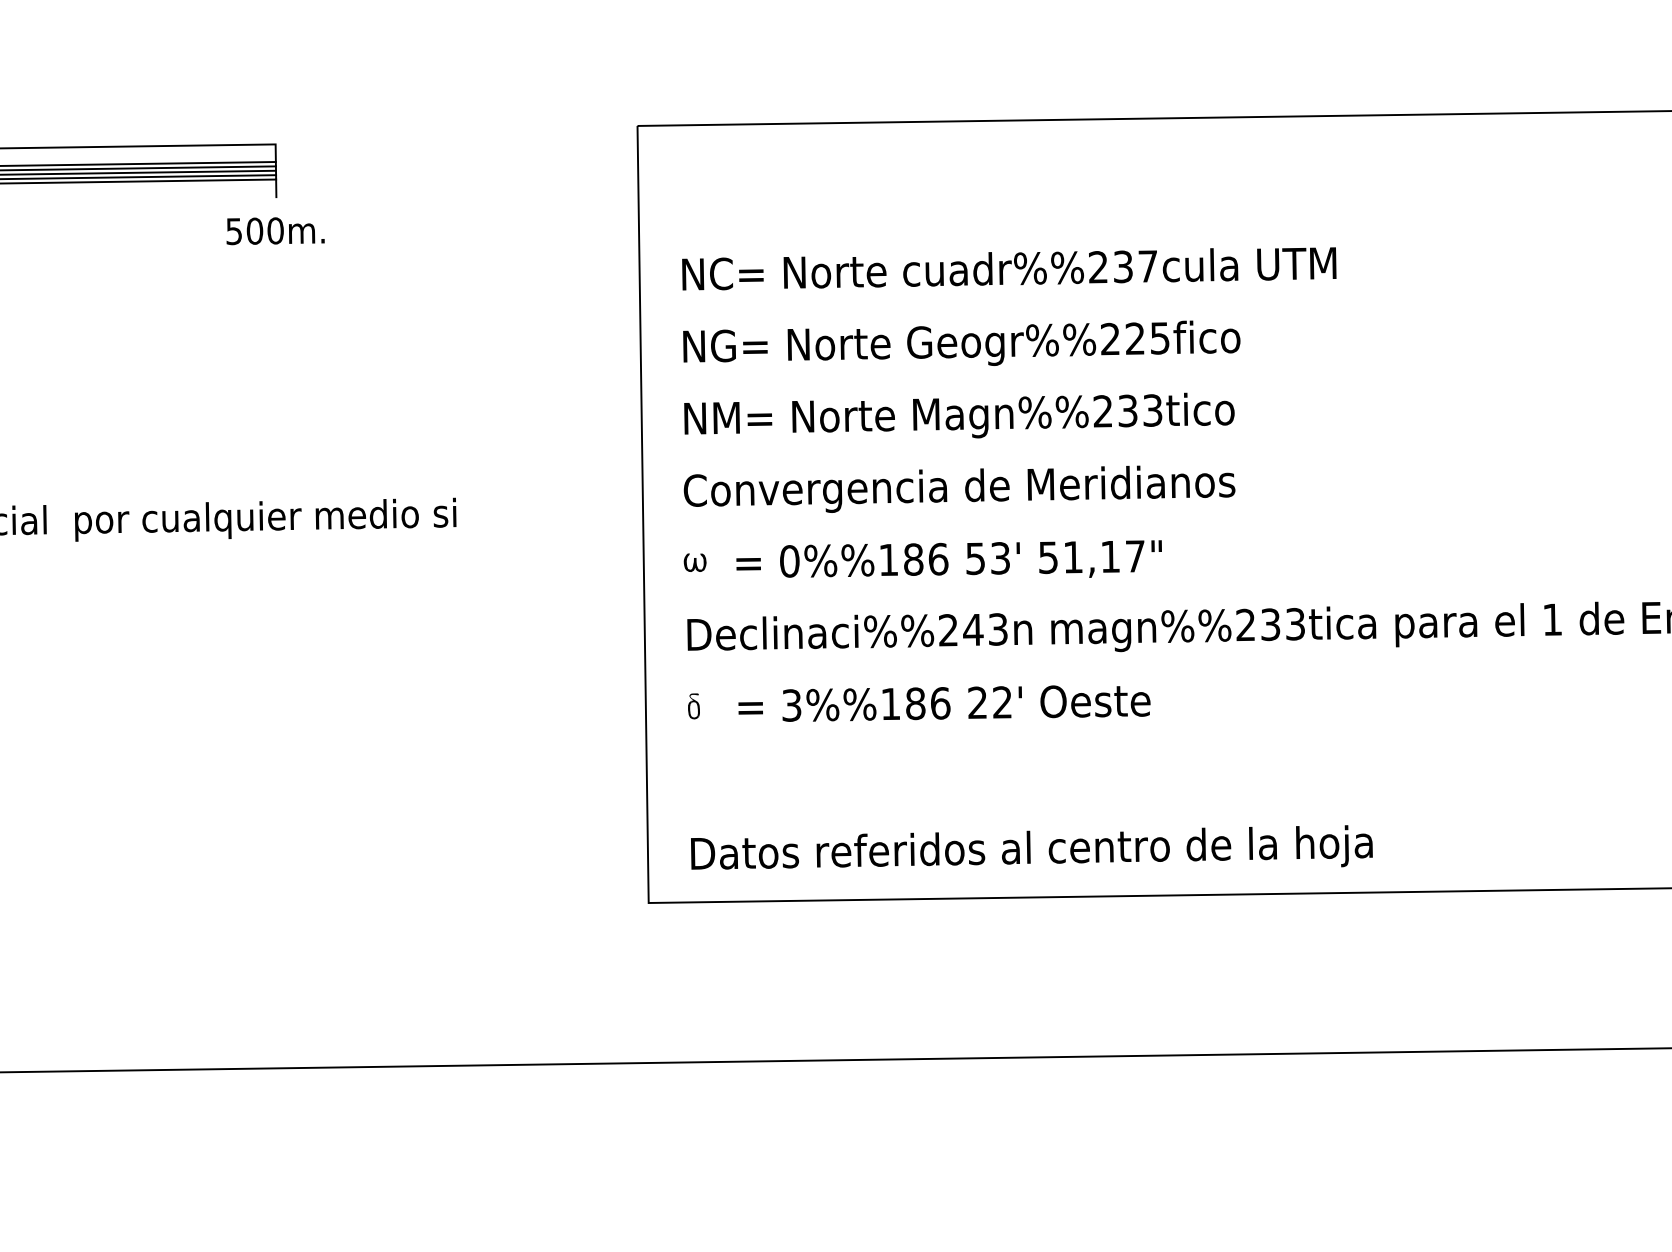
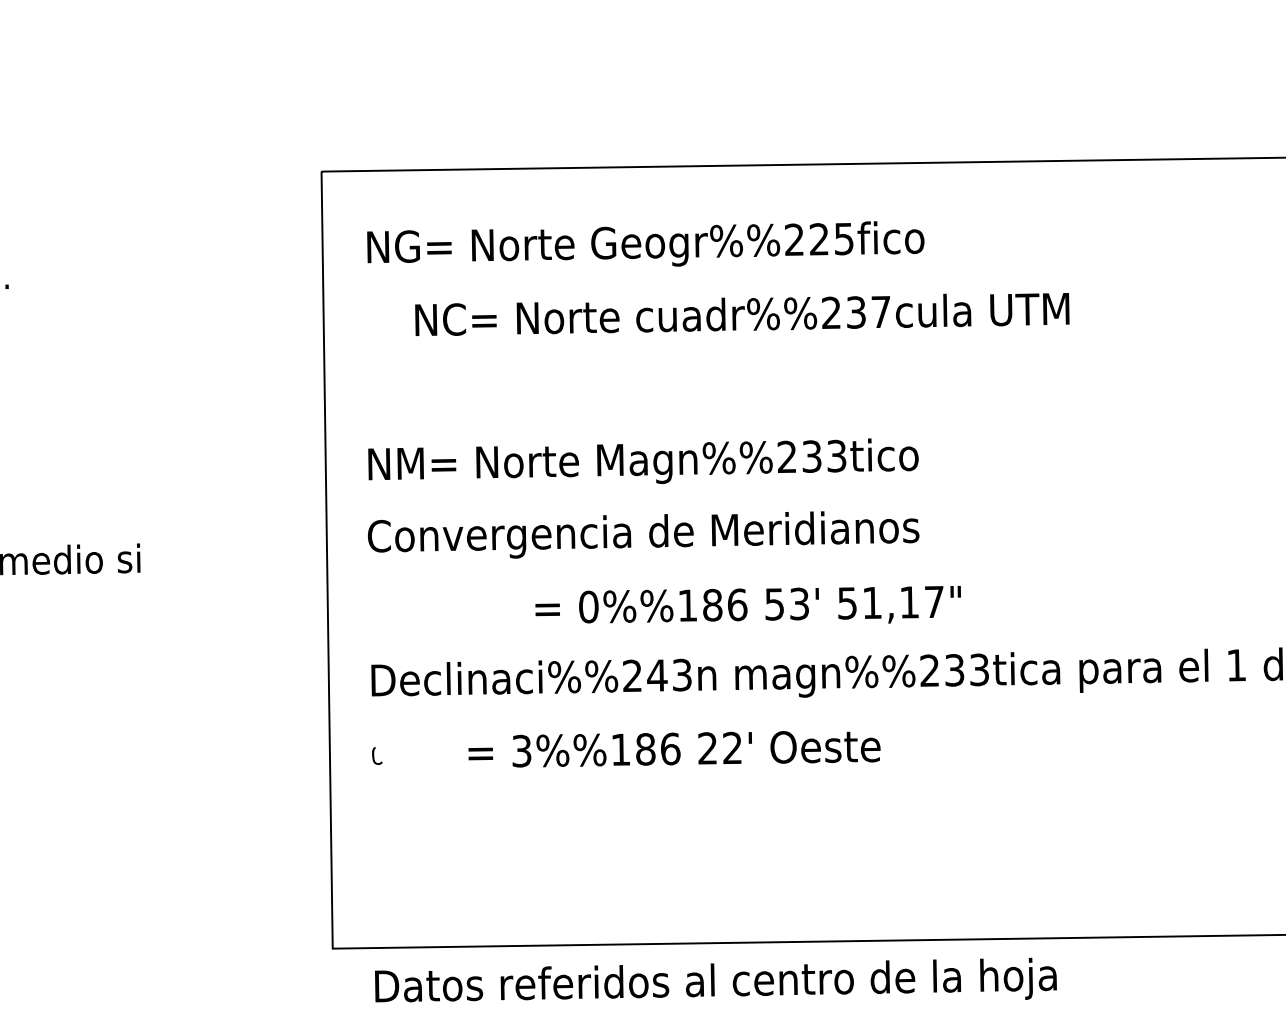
text: (1009, 268) -> (742, 314), moved
text: (961, 342) -> (645, 243), moved
text: (948, 558) -> (747, 604), moved
fill: (694, 562) -> (378, 608), removed
text: (944, 703) -> (674, 749), moved
fill: (694, 705) -> (378, 751), removed
text: (1031, 847) -> (715, 980), moved

